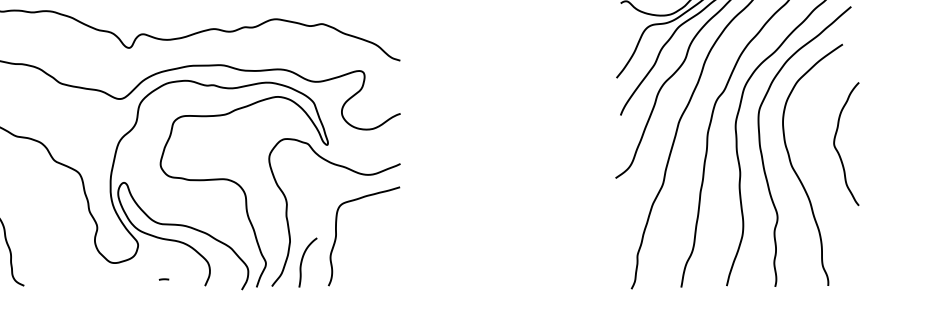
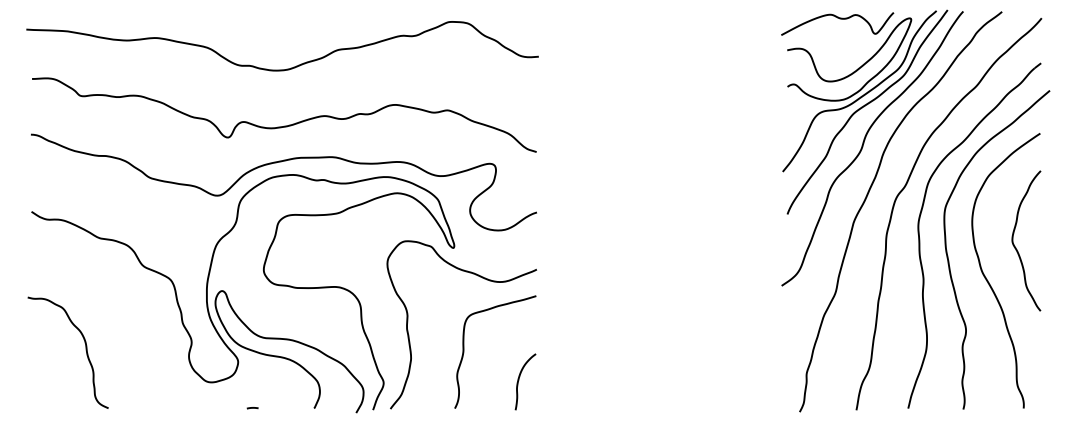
curve: (837, 149) -> (1016, 247), moved
curve: (302, 261) -> (519, 380), moved
line: (163, 279) -> (252, 408), moved

